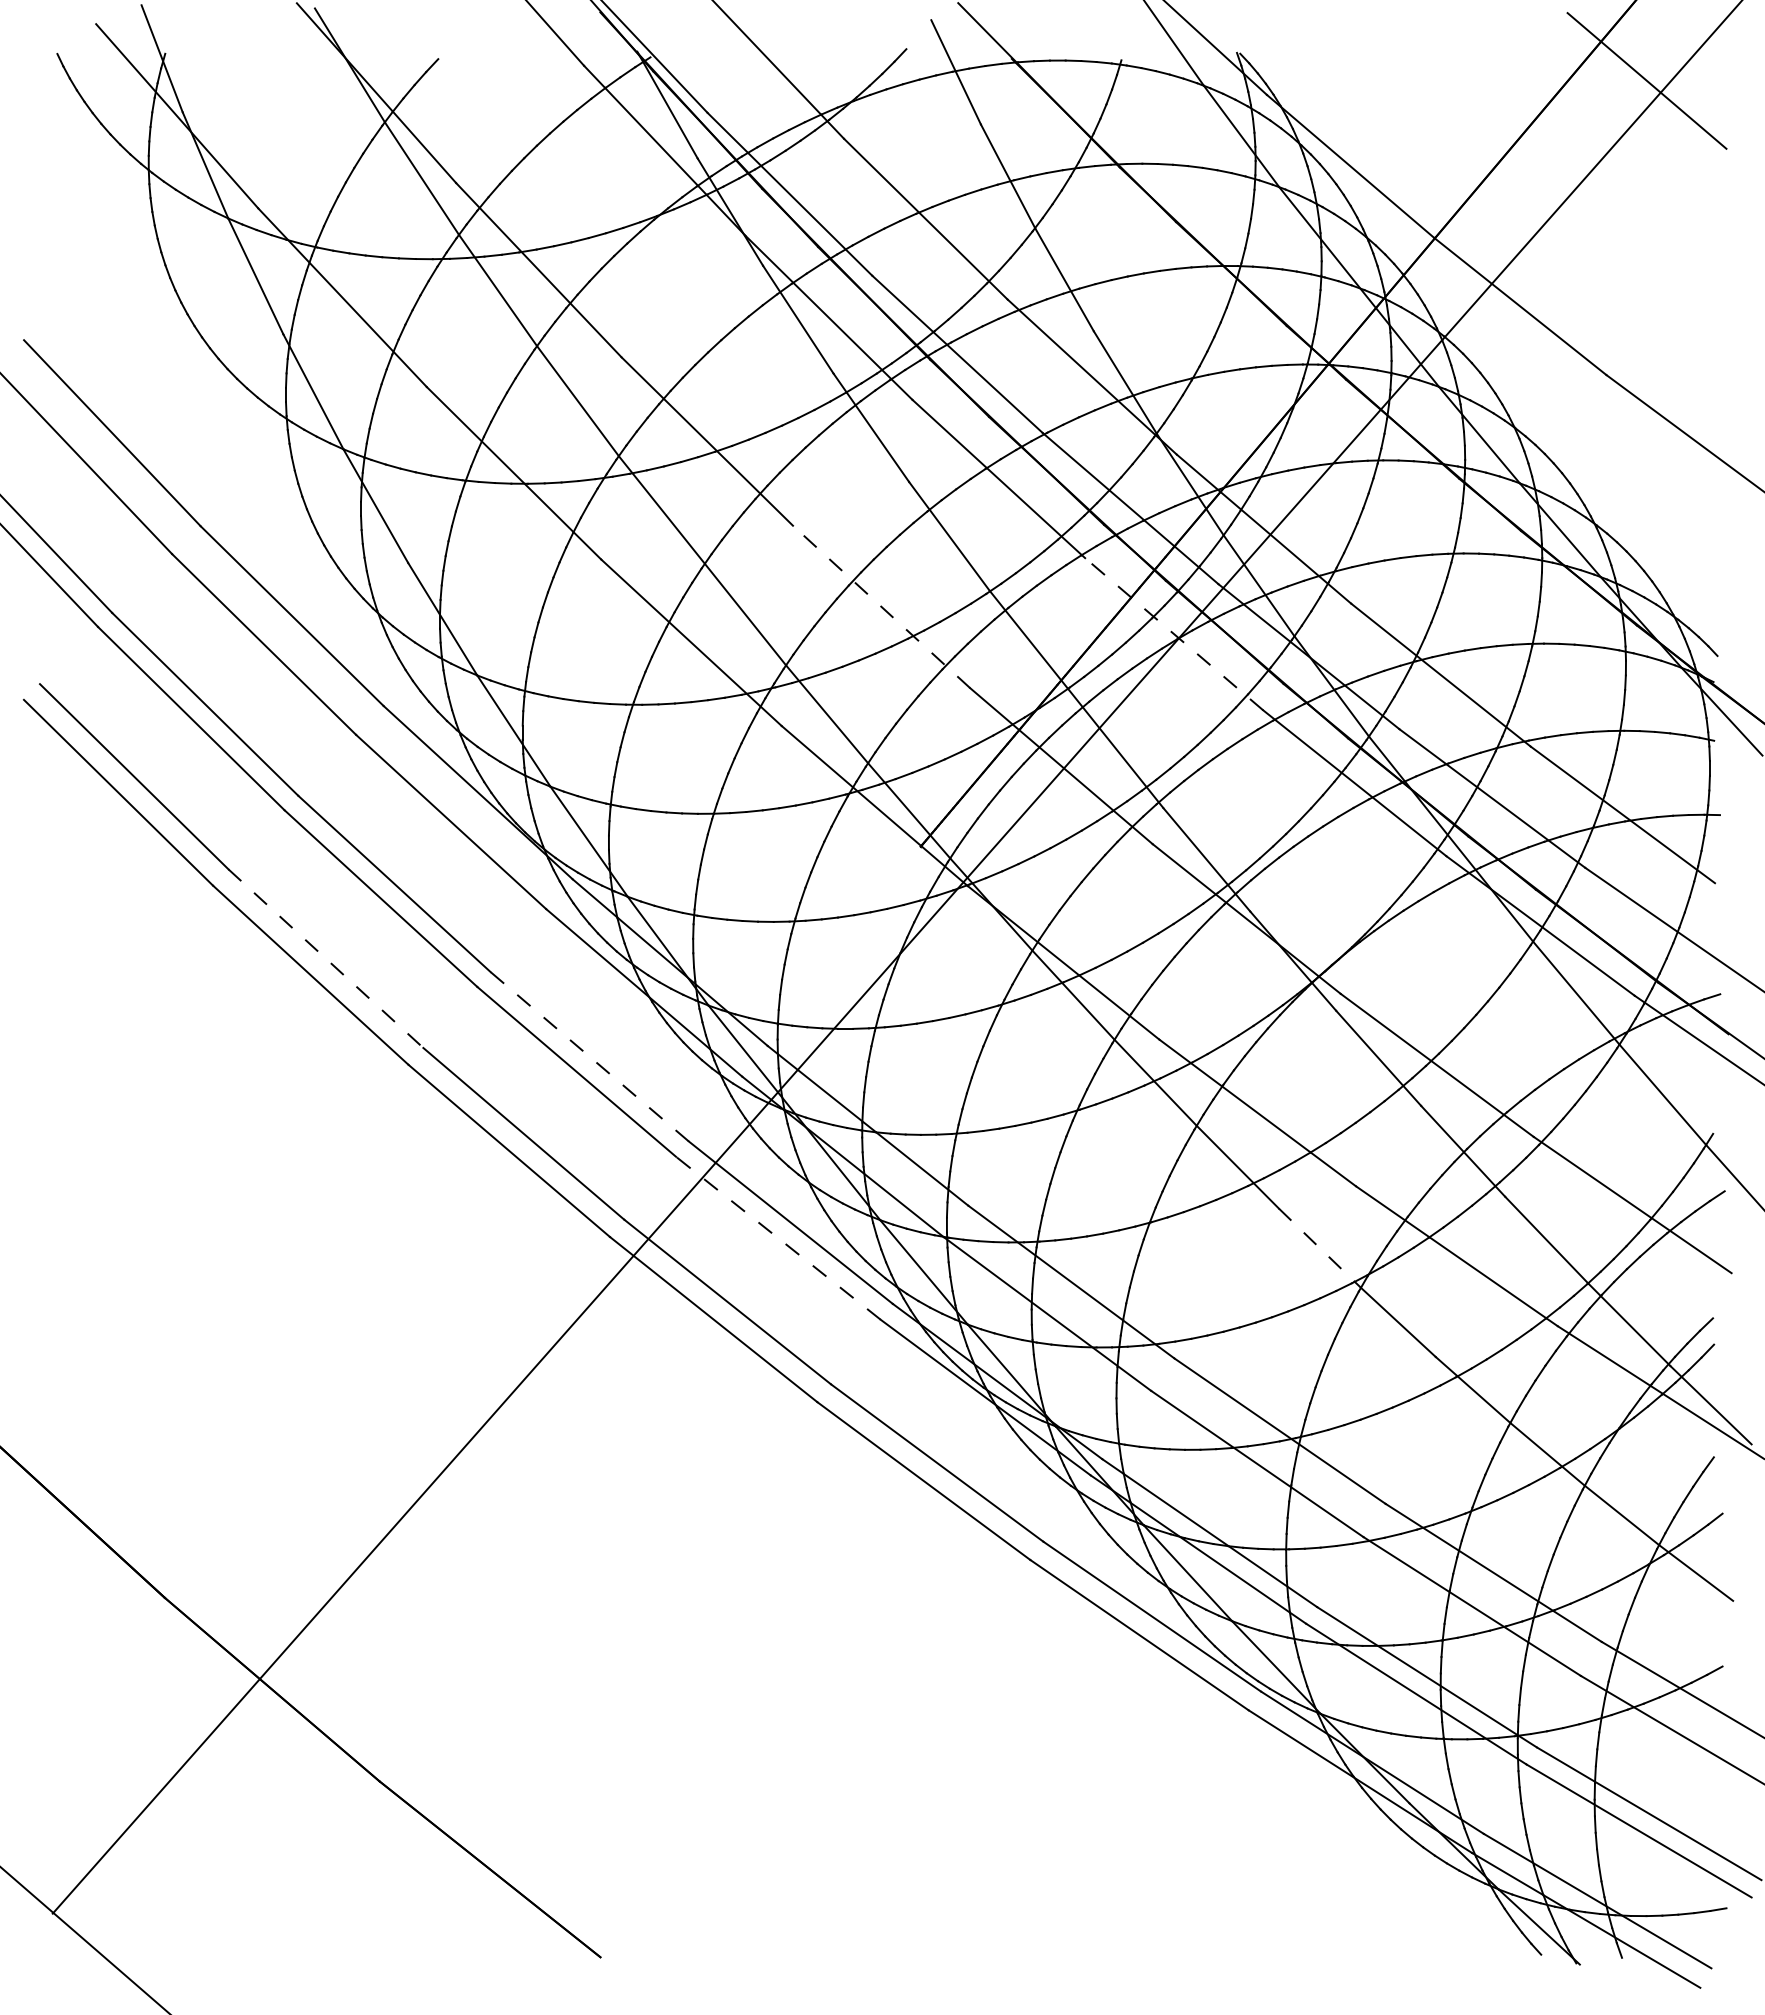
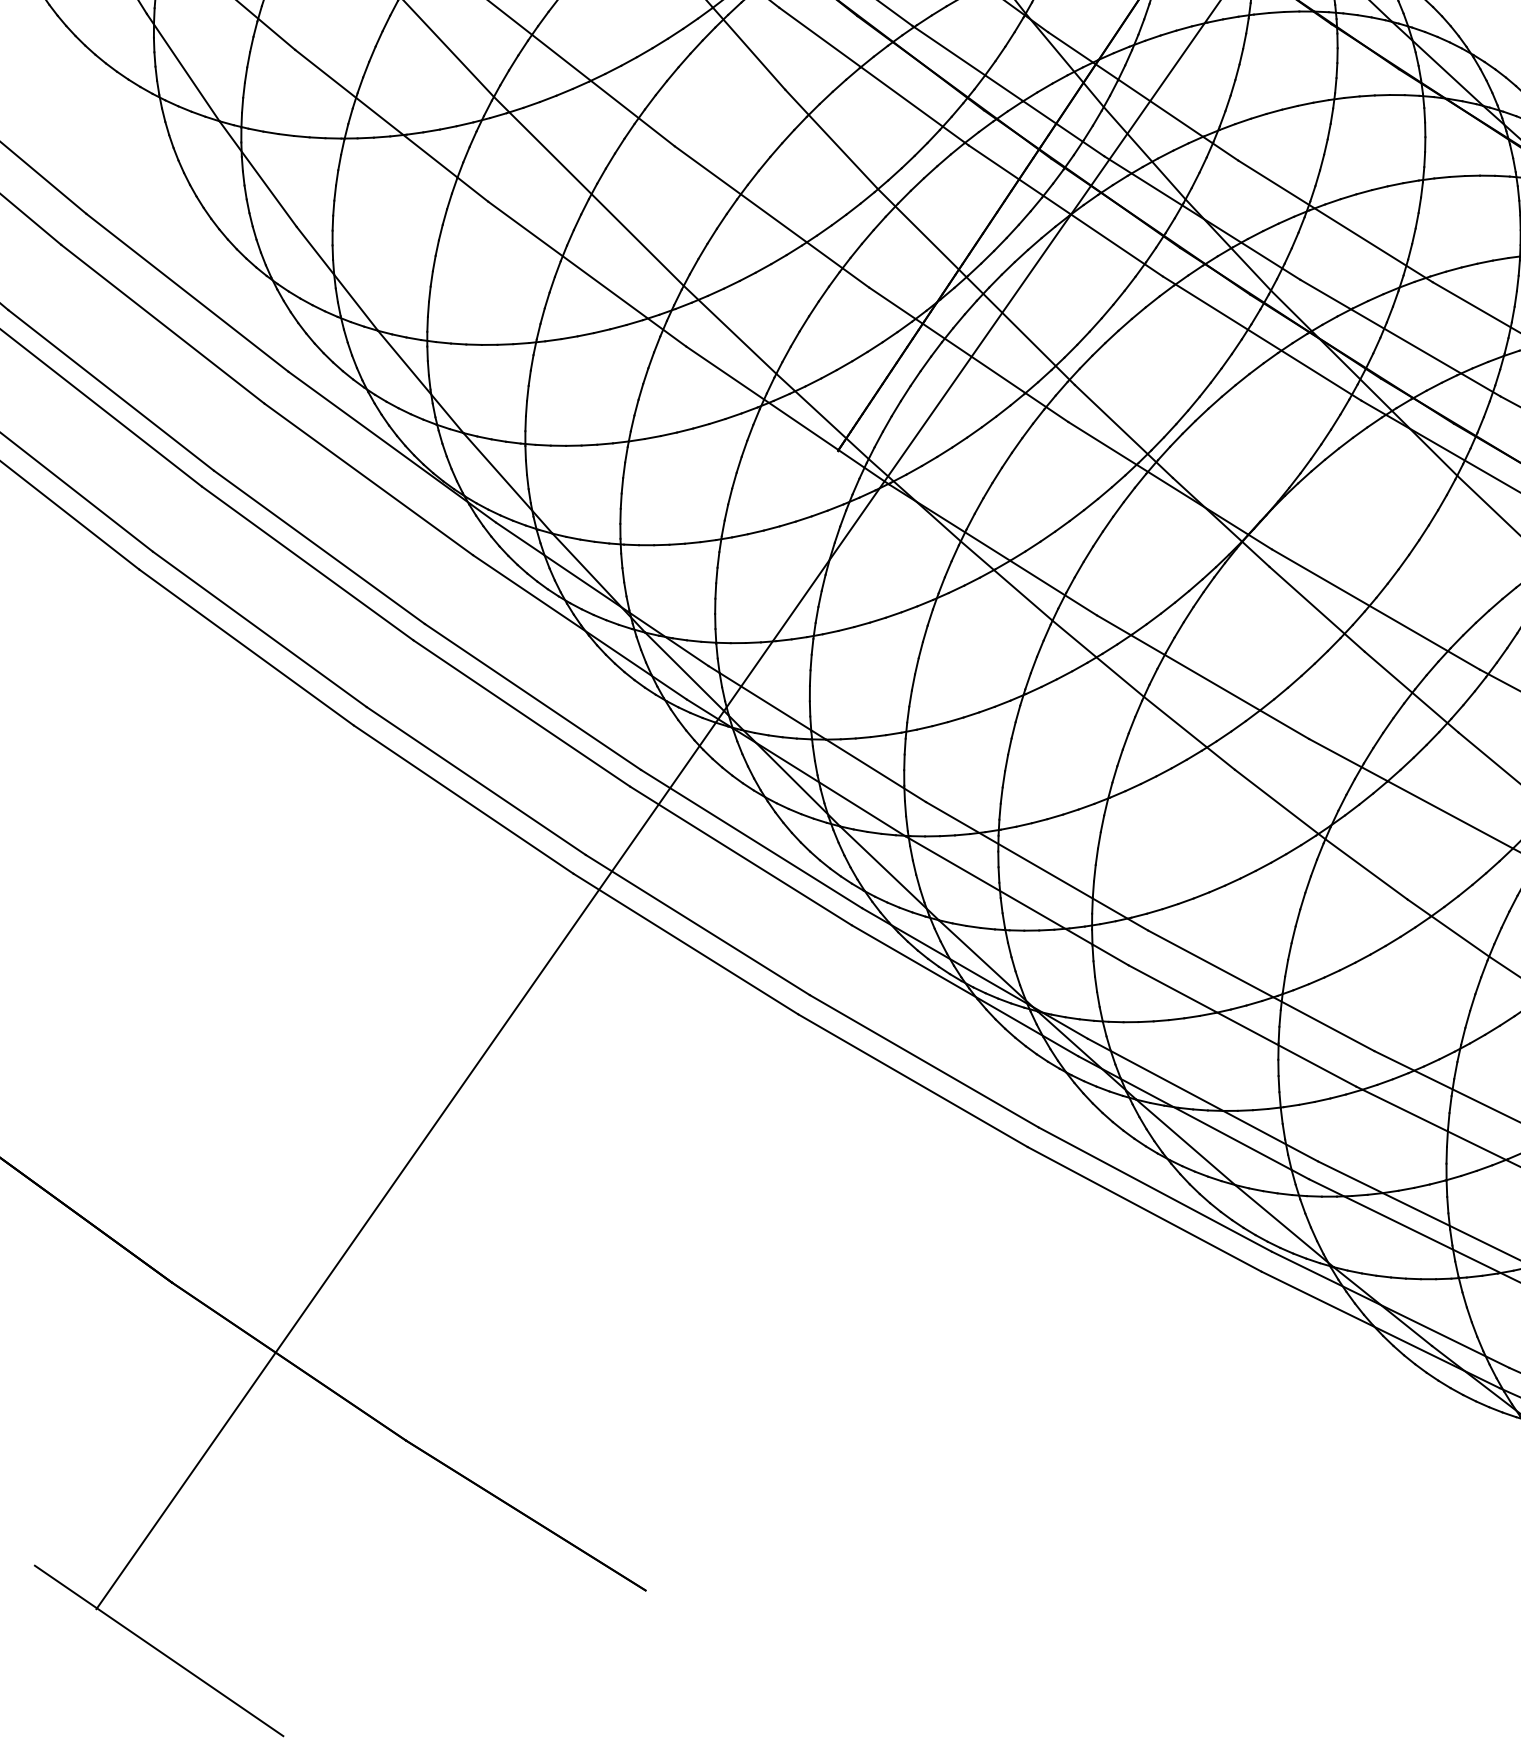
line: (881, 606) -> (771, 216), dashed -> solid
line: (1173, 633) -> (1065, 210), dashed -> solid
line: (326, 959) -> (260, 630), dashed -> solid
line: (589, 1056) -> (532, 696), dashed -> solid
line: (778, 1238) -> (741, 856), dashed -> solid
line: (1320, 1248) -> (1280, 804), dashed -> solid

